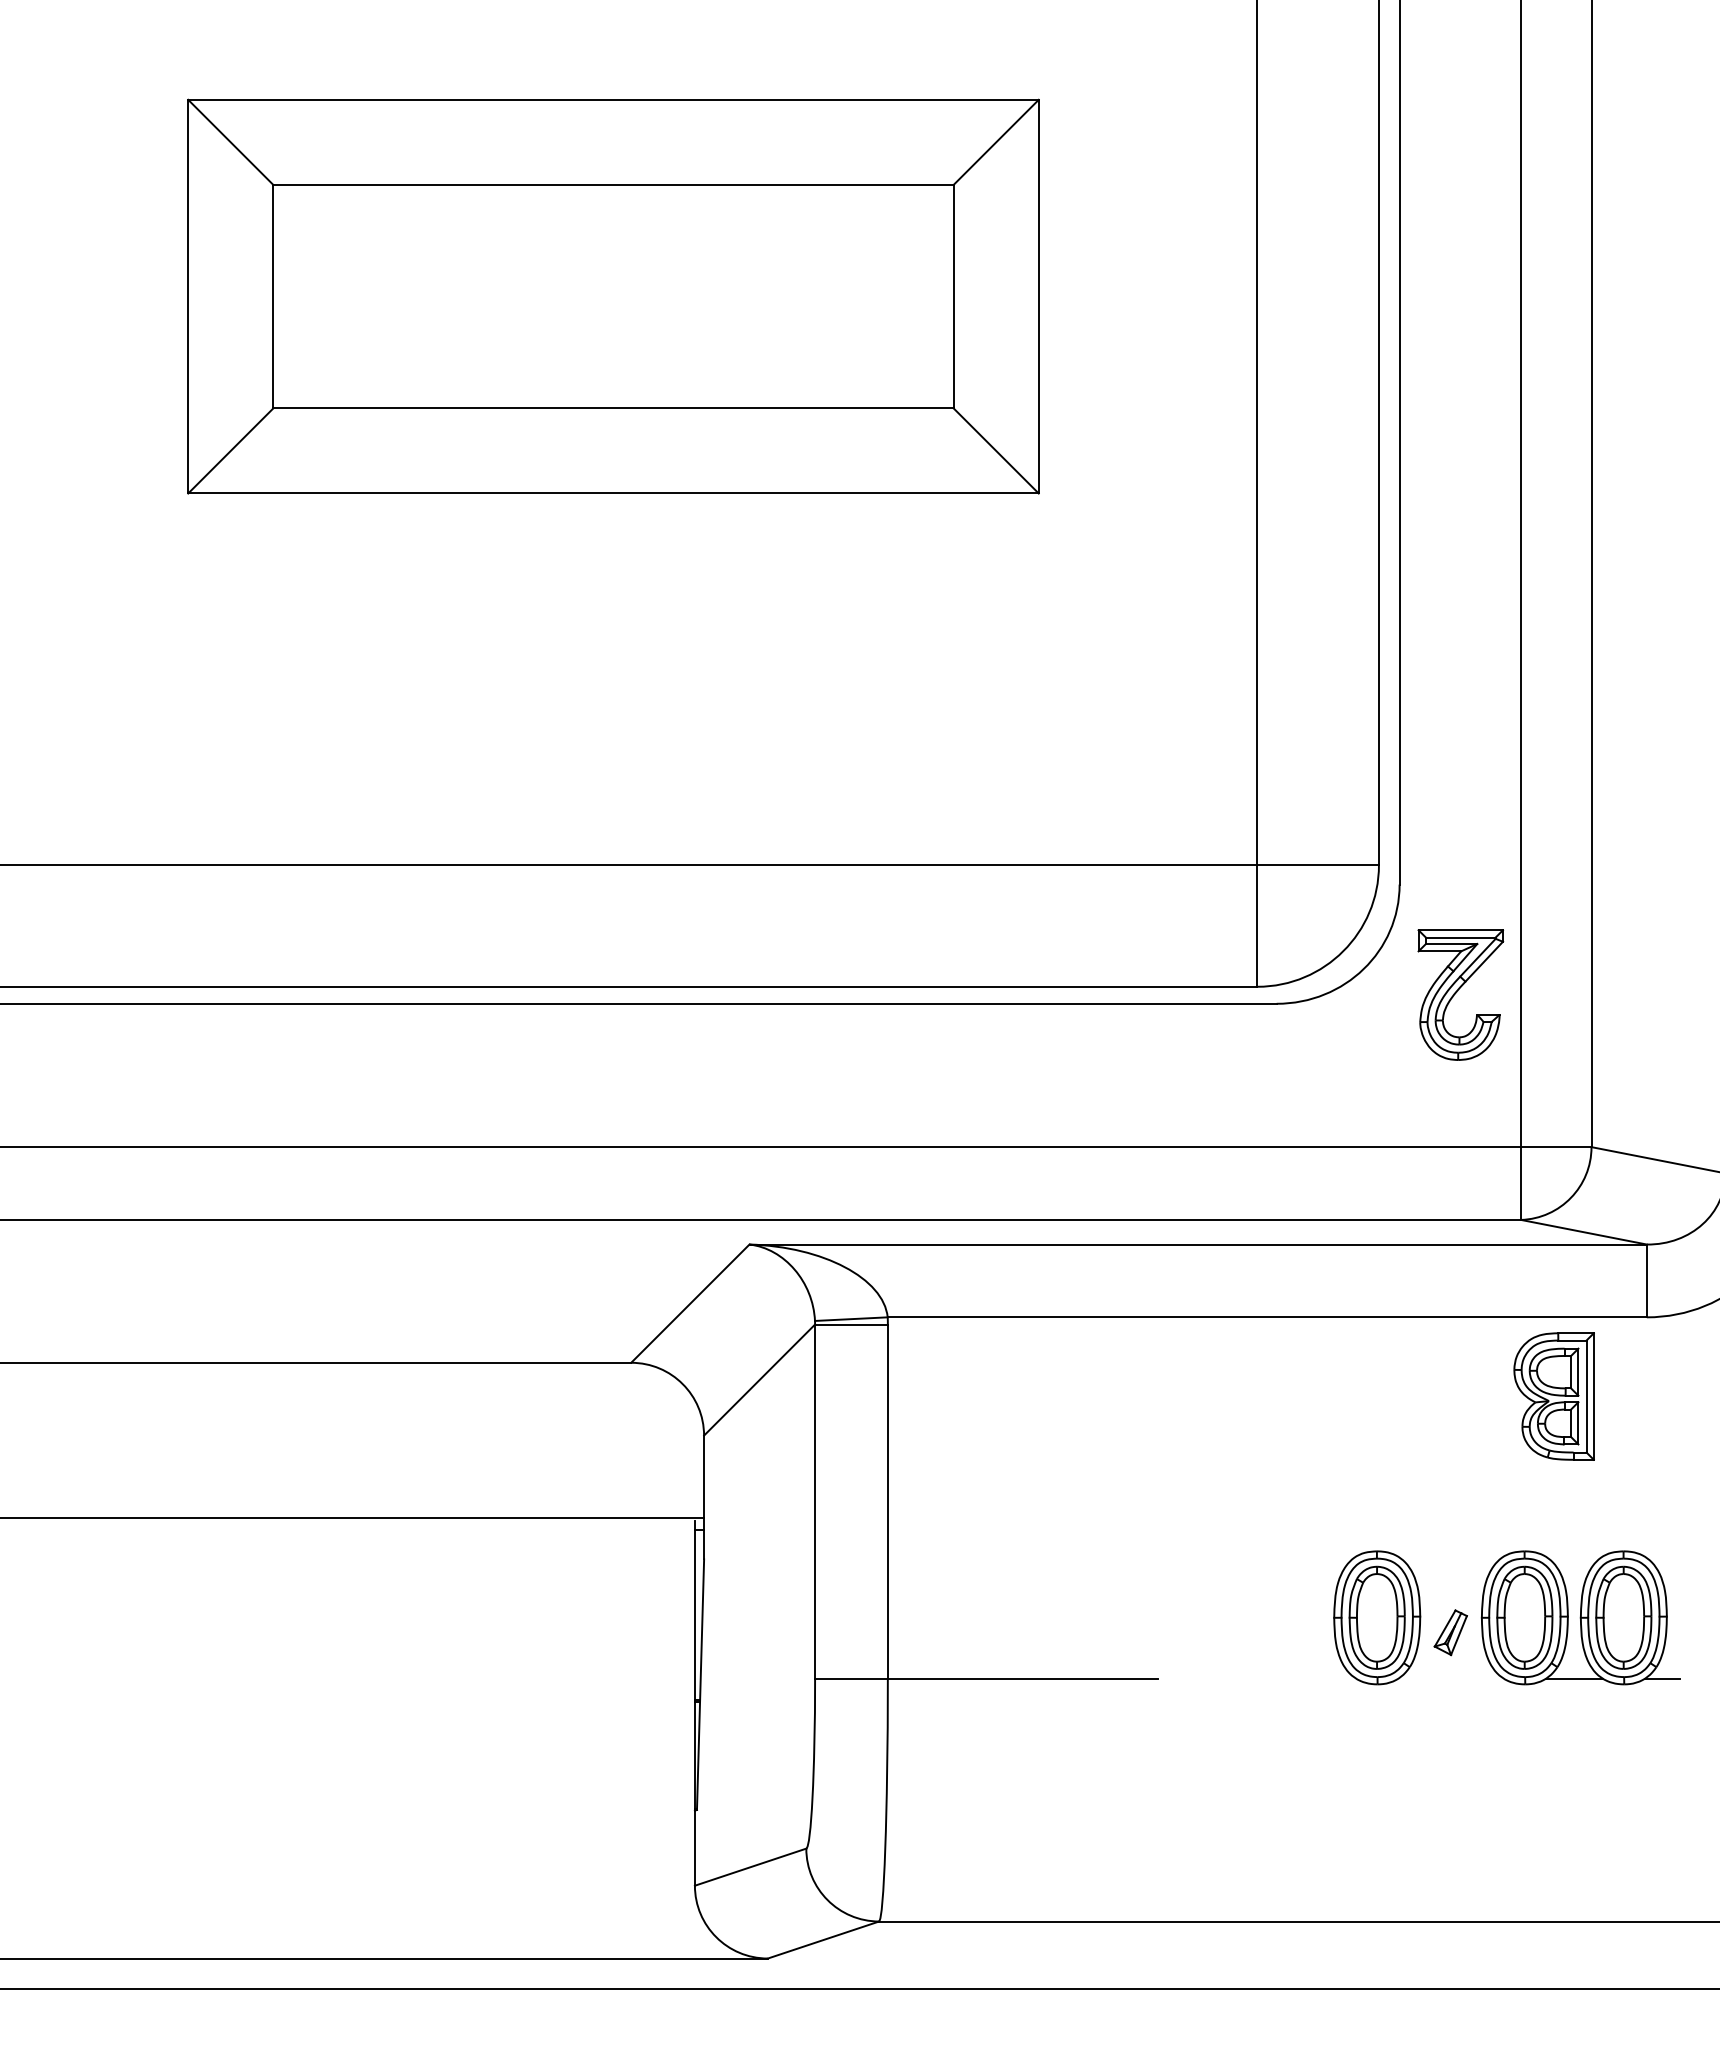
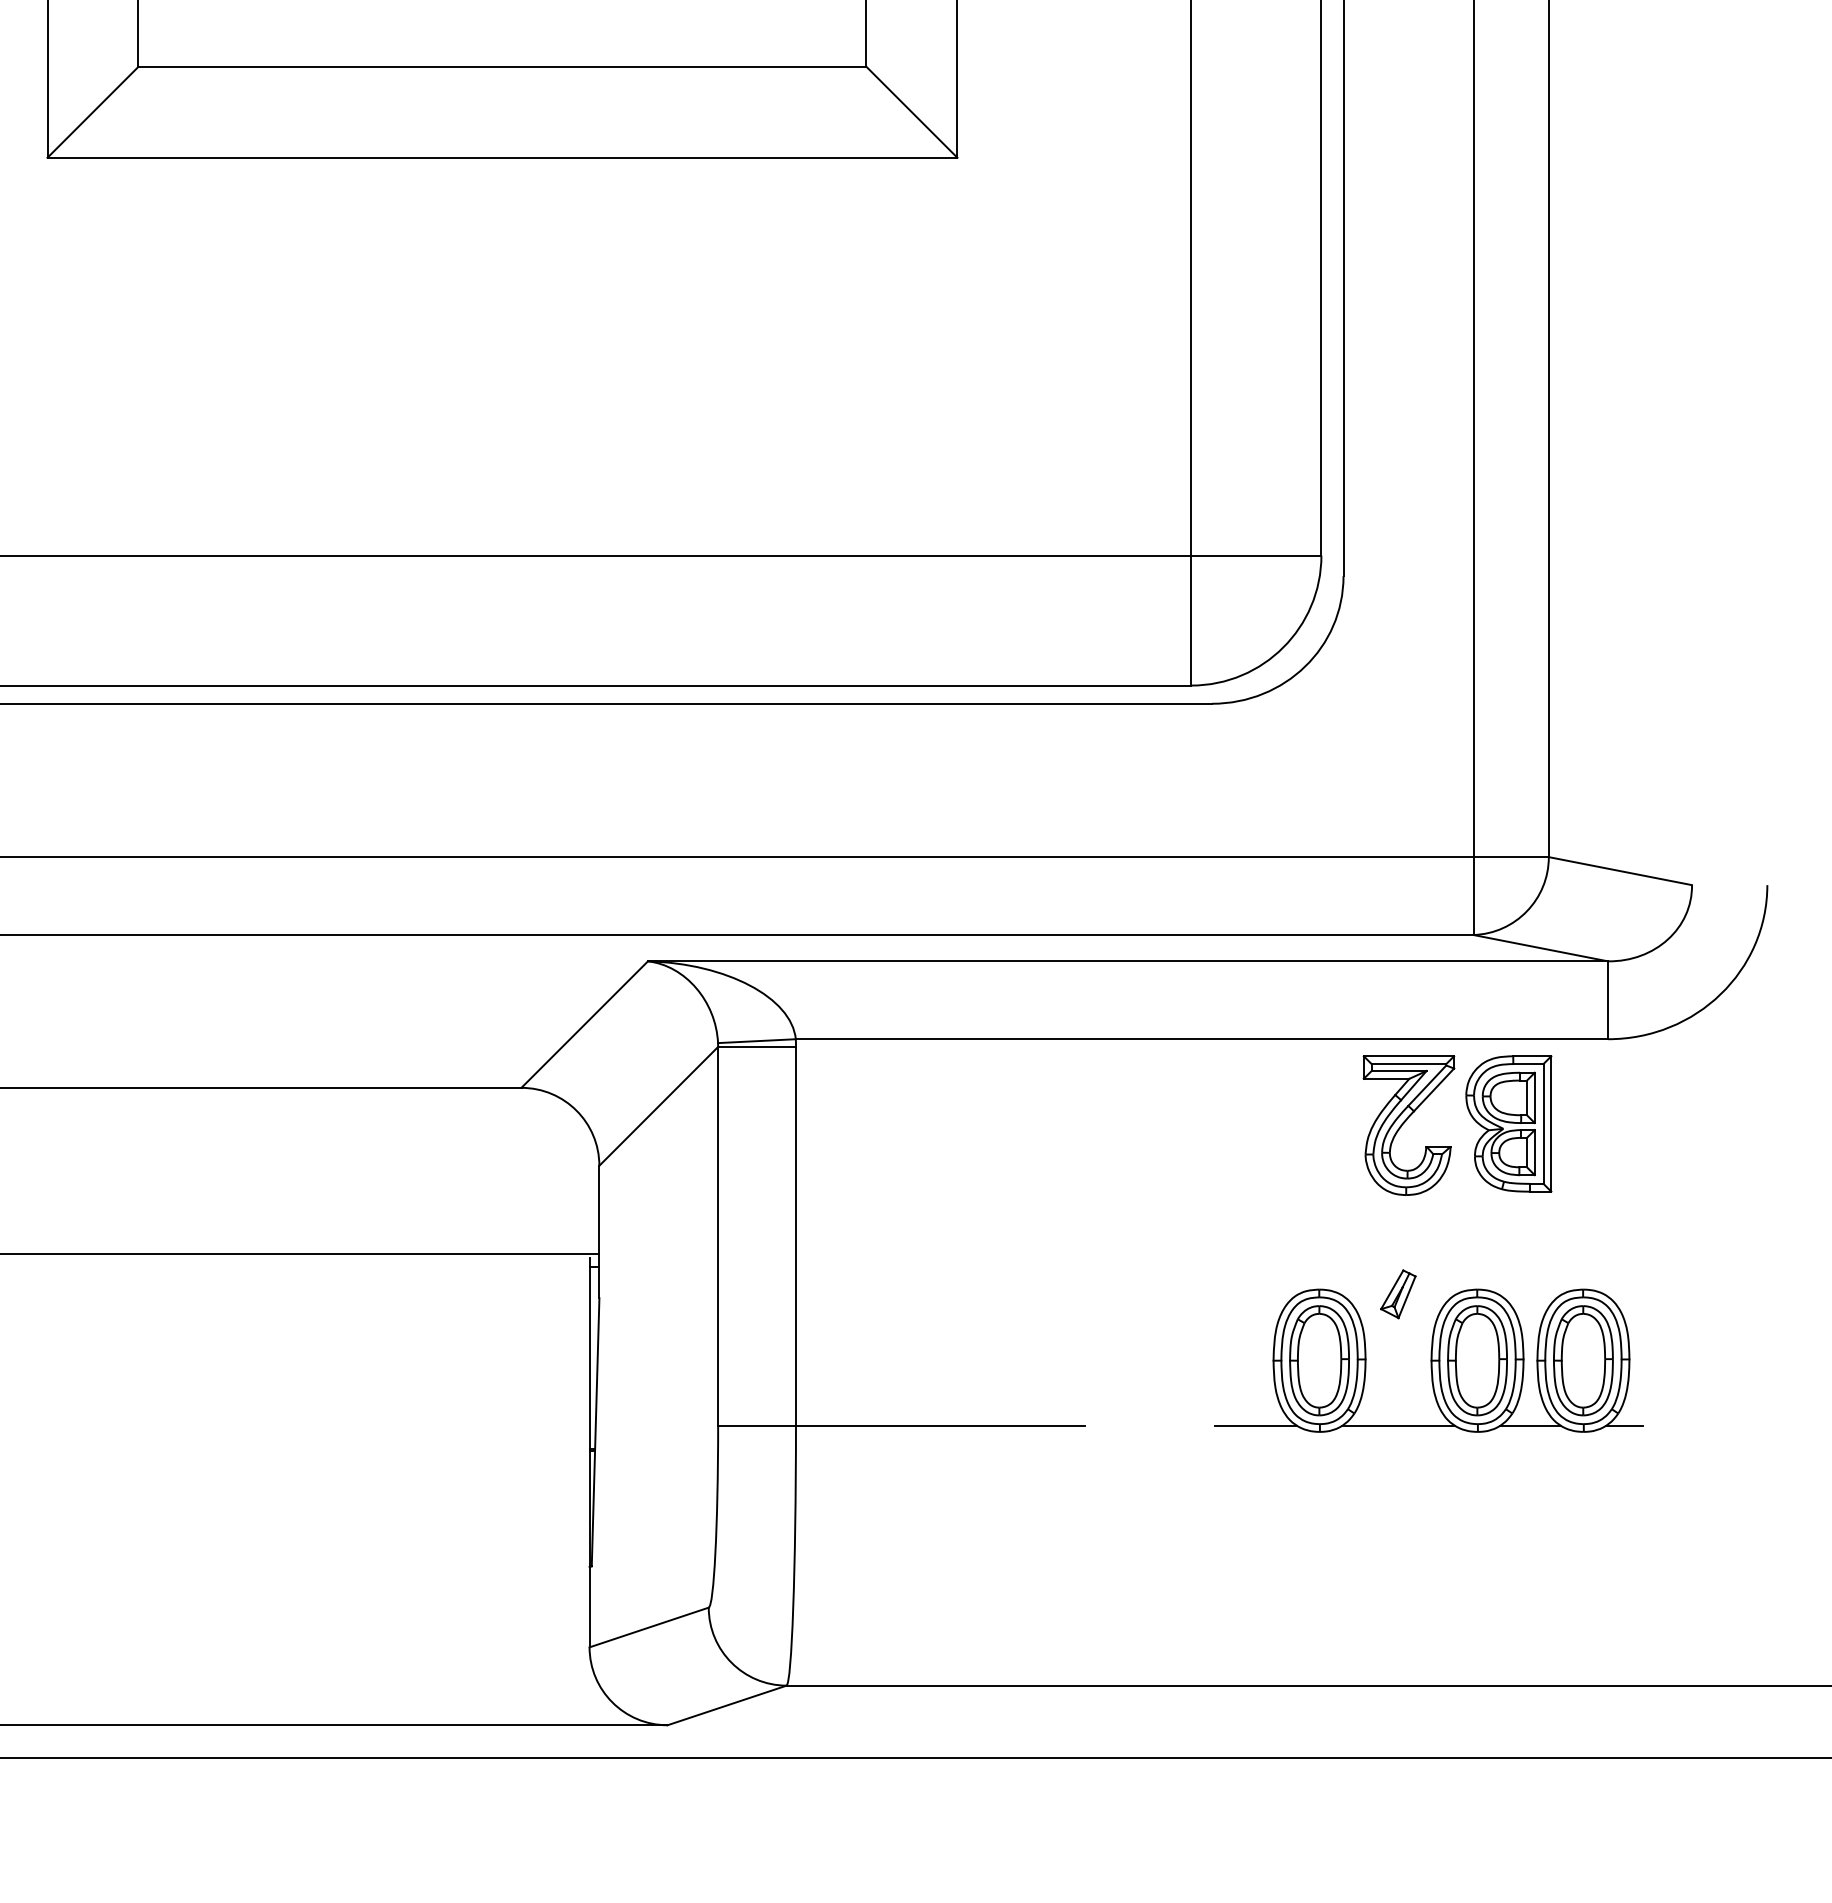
part: (1460, 994) -> (1408, 1124), moved
part: (1450, 1632) -> (1397, 1294), moved
line: (1317, 1678) -> (1255, 1425), added
line: (1450, 1678) -> (1397, 1425), added

